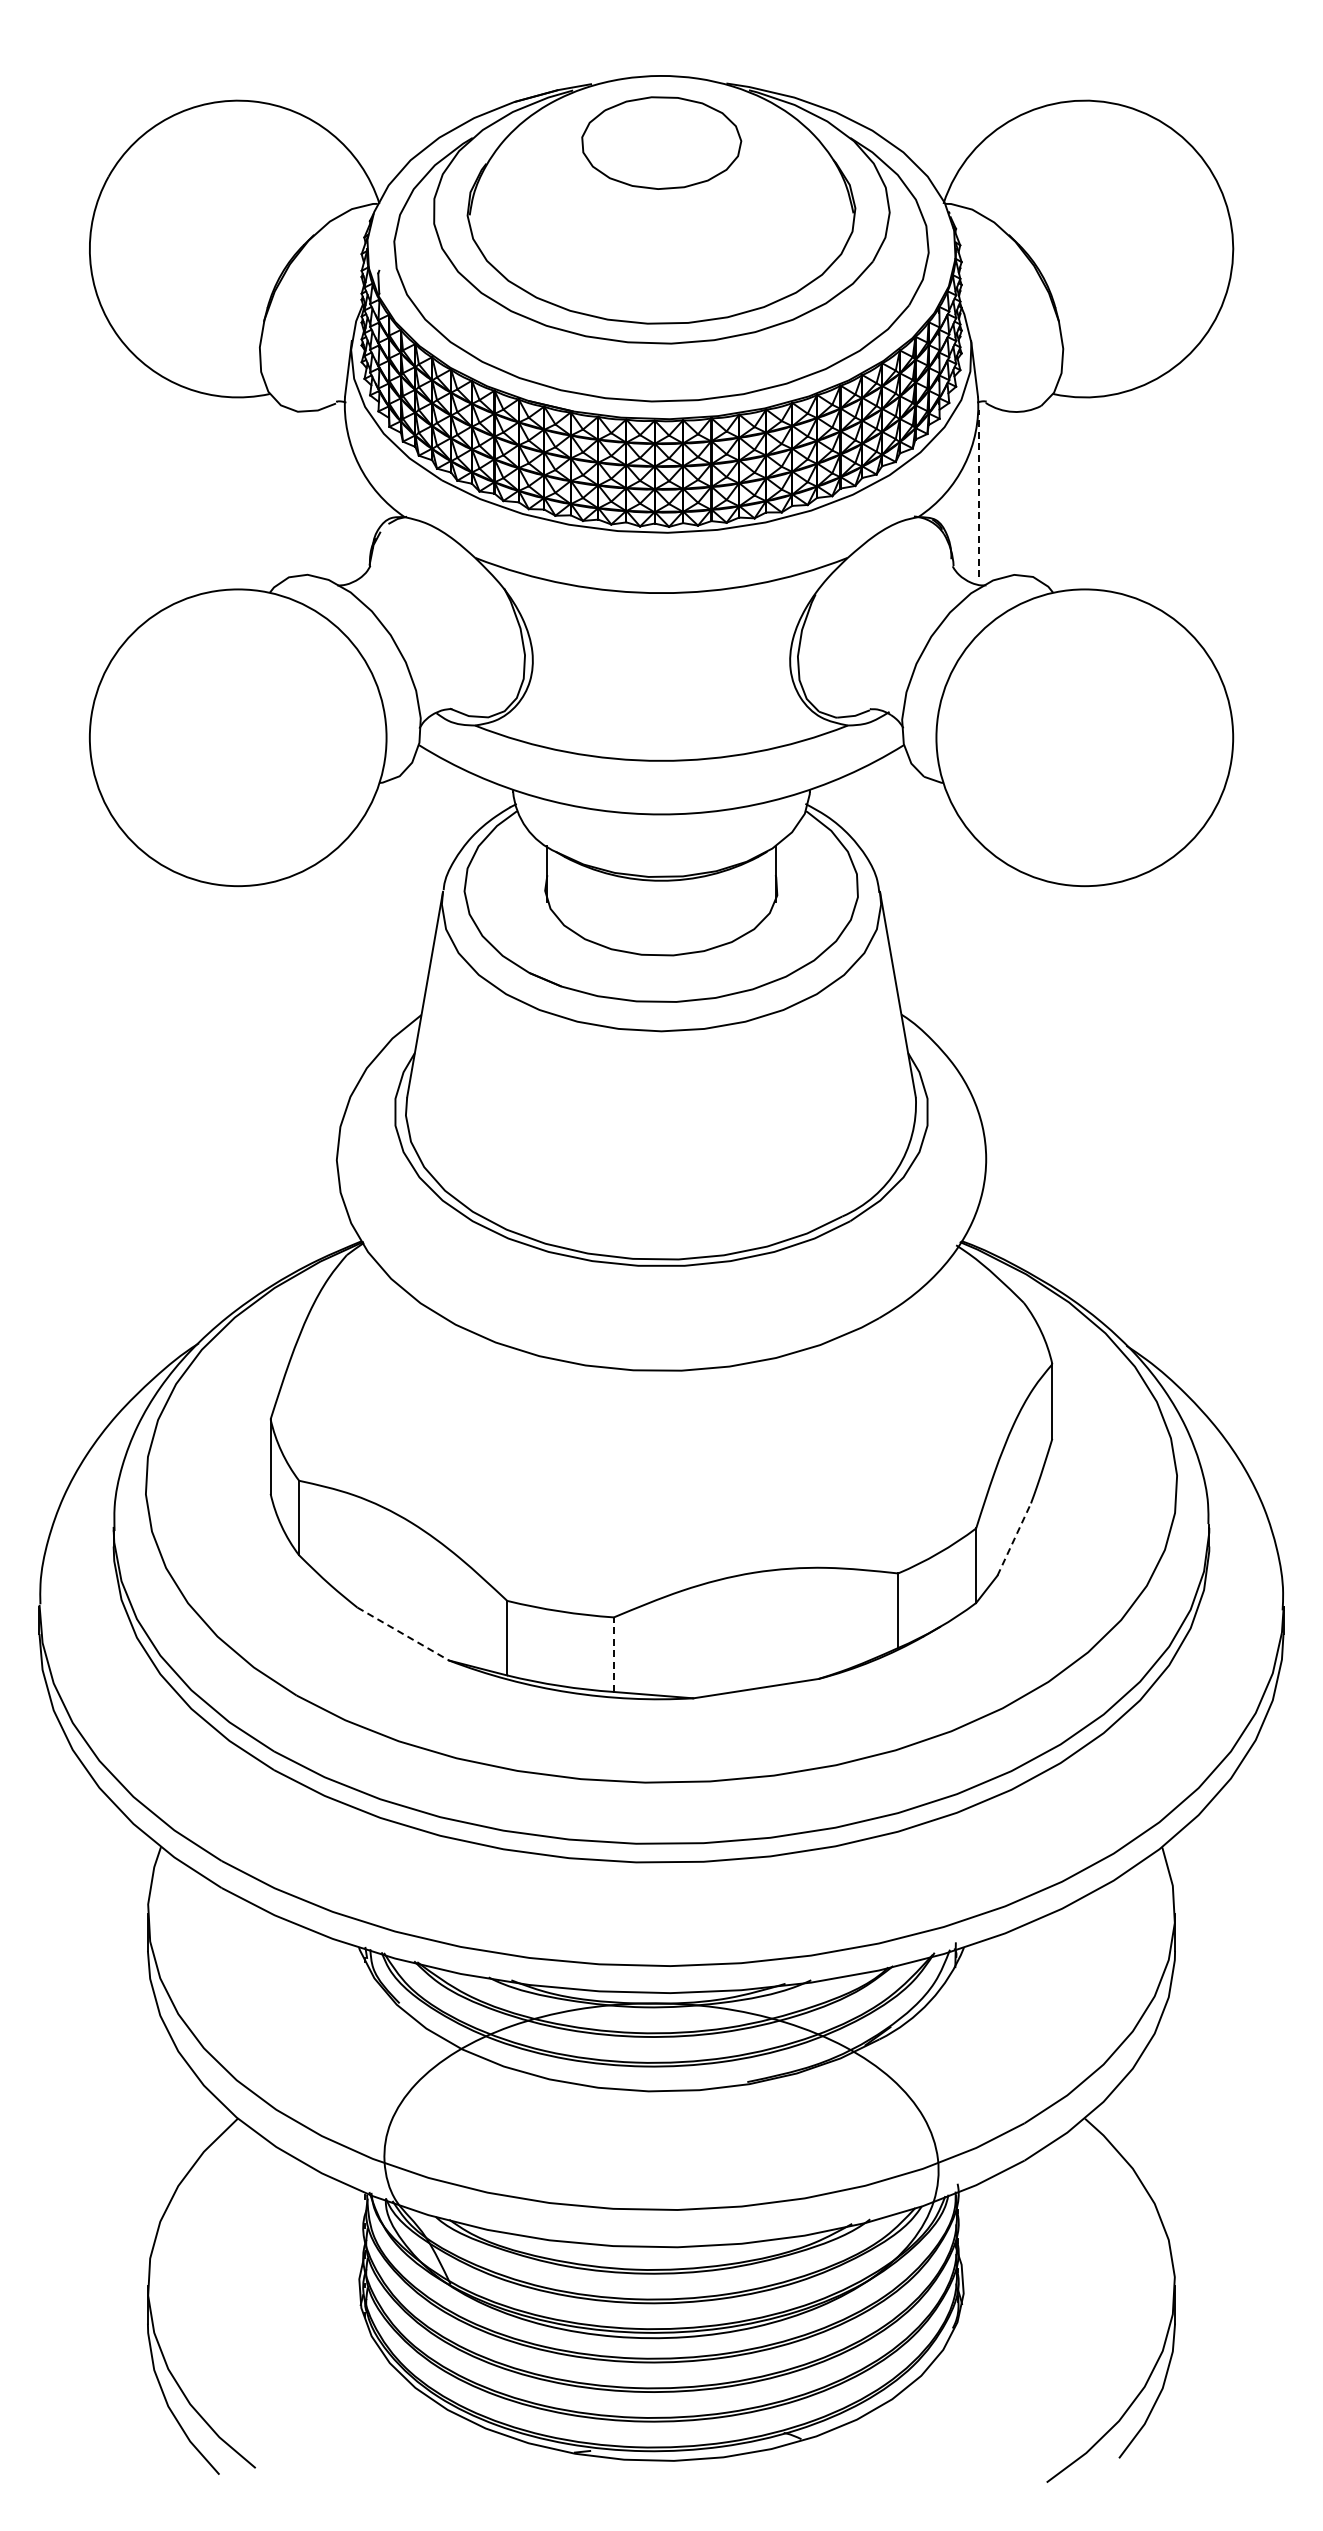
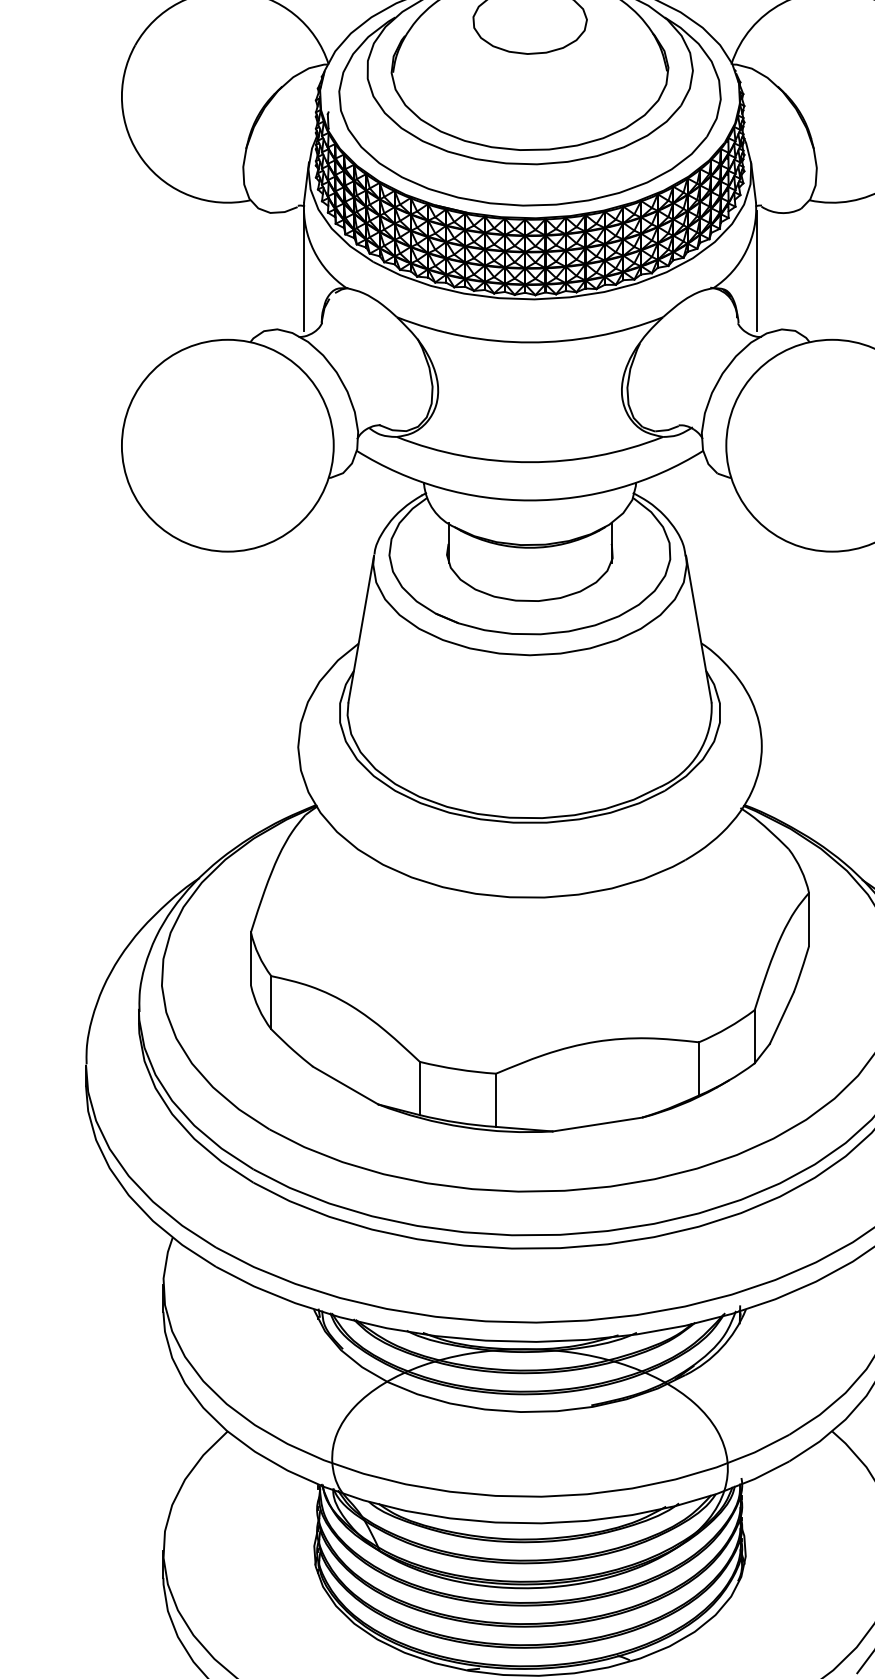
line: (344, 493) -> (303, 271), added
line: (978, 493) -> (756, 271), dashed -> solid
line: (1014, 1539) -> (782, 1018), dashed -> solid
line: (403, 1634) -> (345, 1085), dashed -> solid
line: (613, 1654) -> (495, 1100), dashed -> solid

